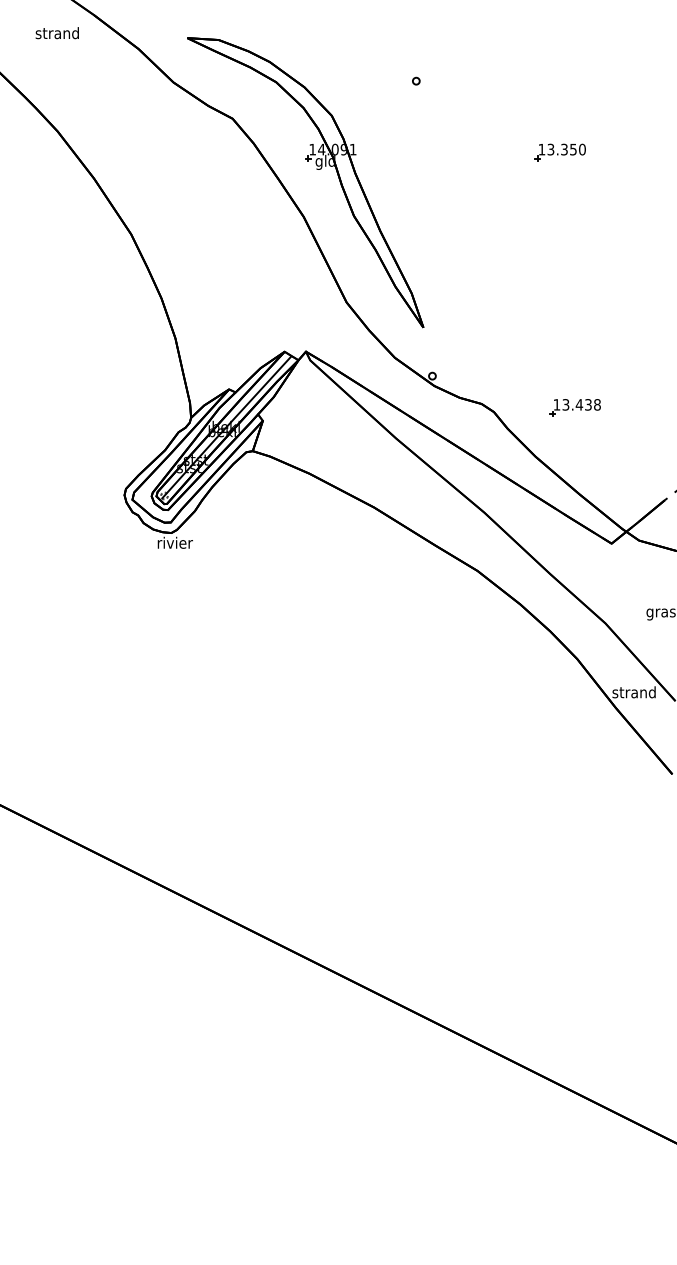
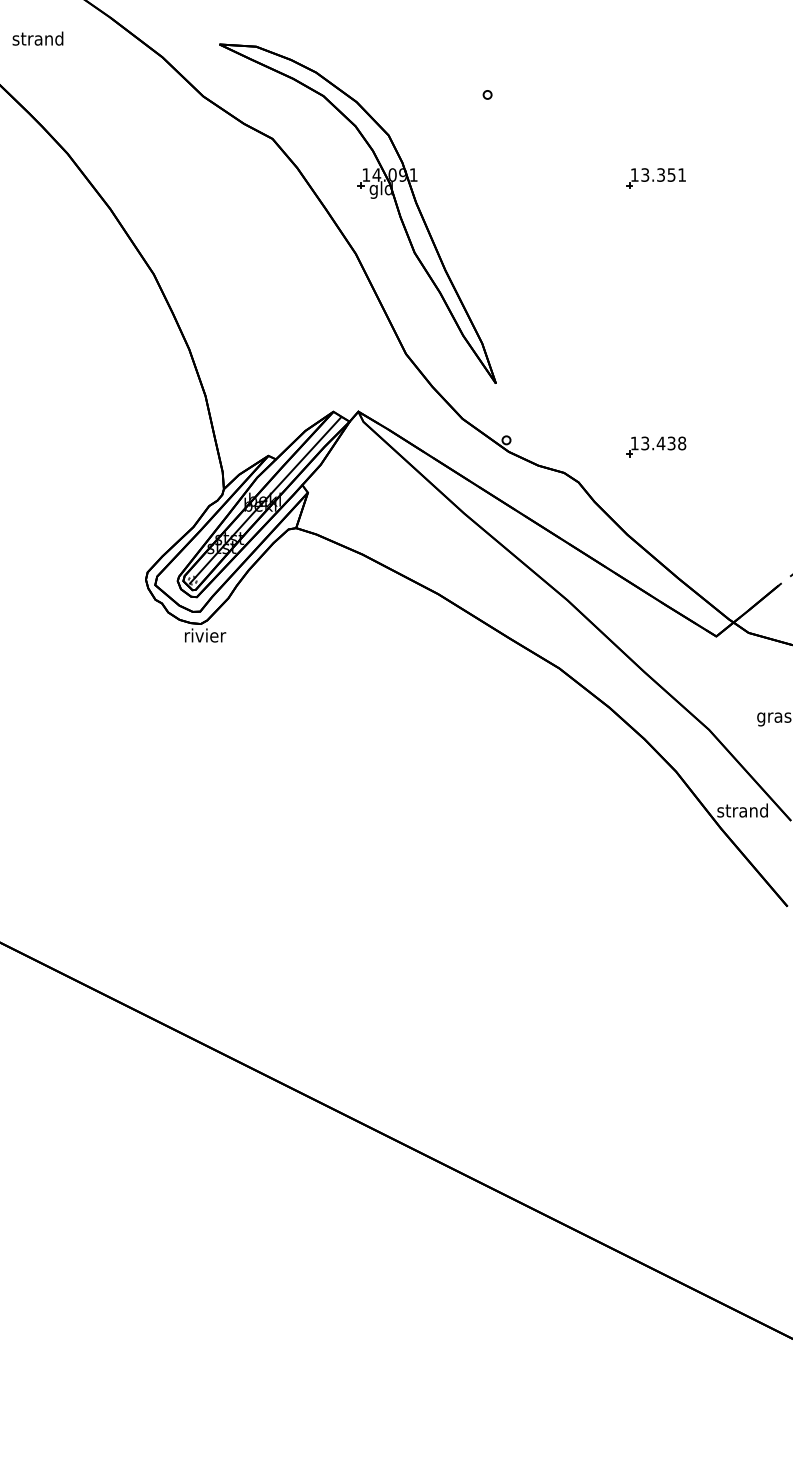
text: (56, 33) -> (37, 39), moved
text: (582, 149) -> (682, 174), 13.350 -> 13.351
part: (574, 407) -> (655, 446), moved

